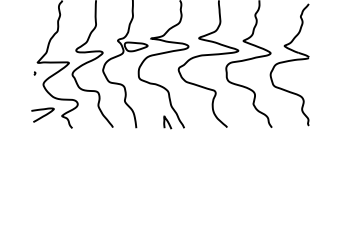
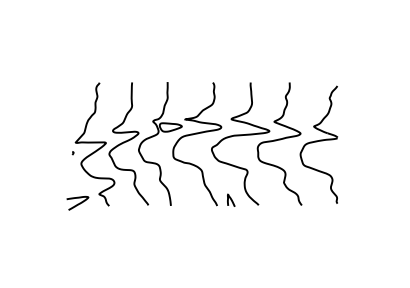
curve: (42, 115) -> (77, 203), moved
curve: (167, 121) -> (231, 199), moved

